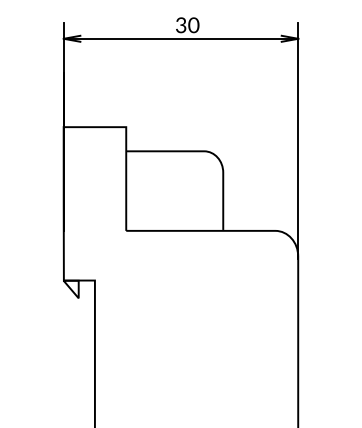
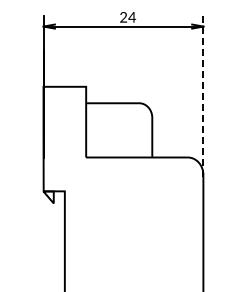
text: (188, 25) -> (128, 17), 30 -> 24
line: (298, 141) -> (203, 96), solid -> dashed

